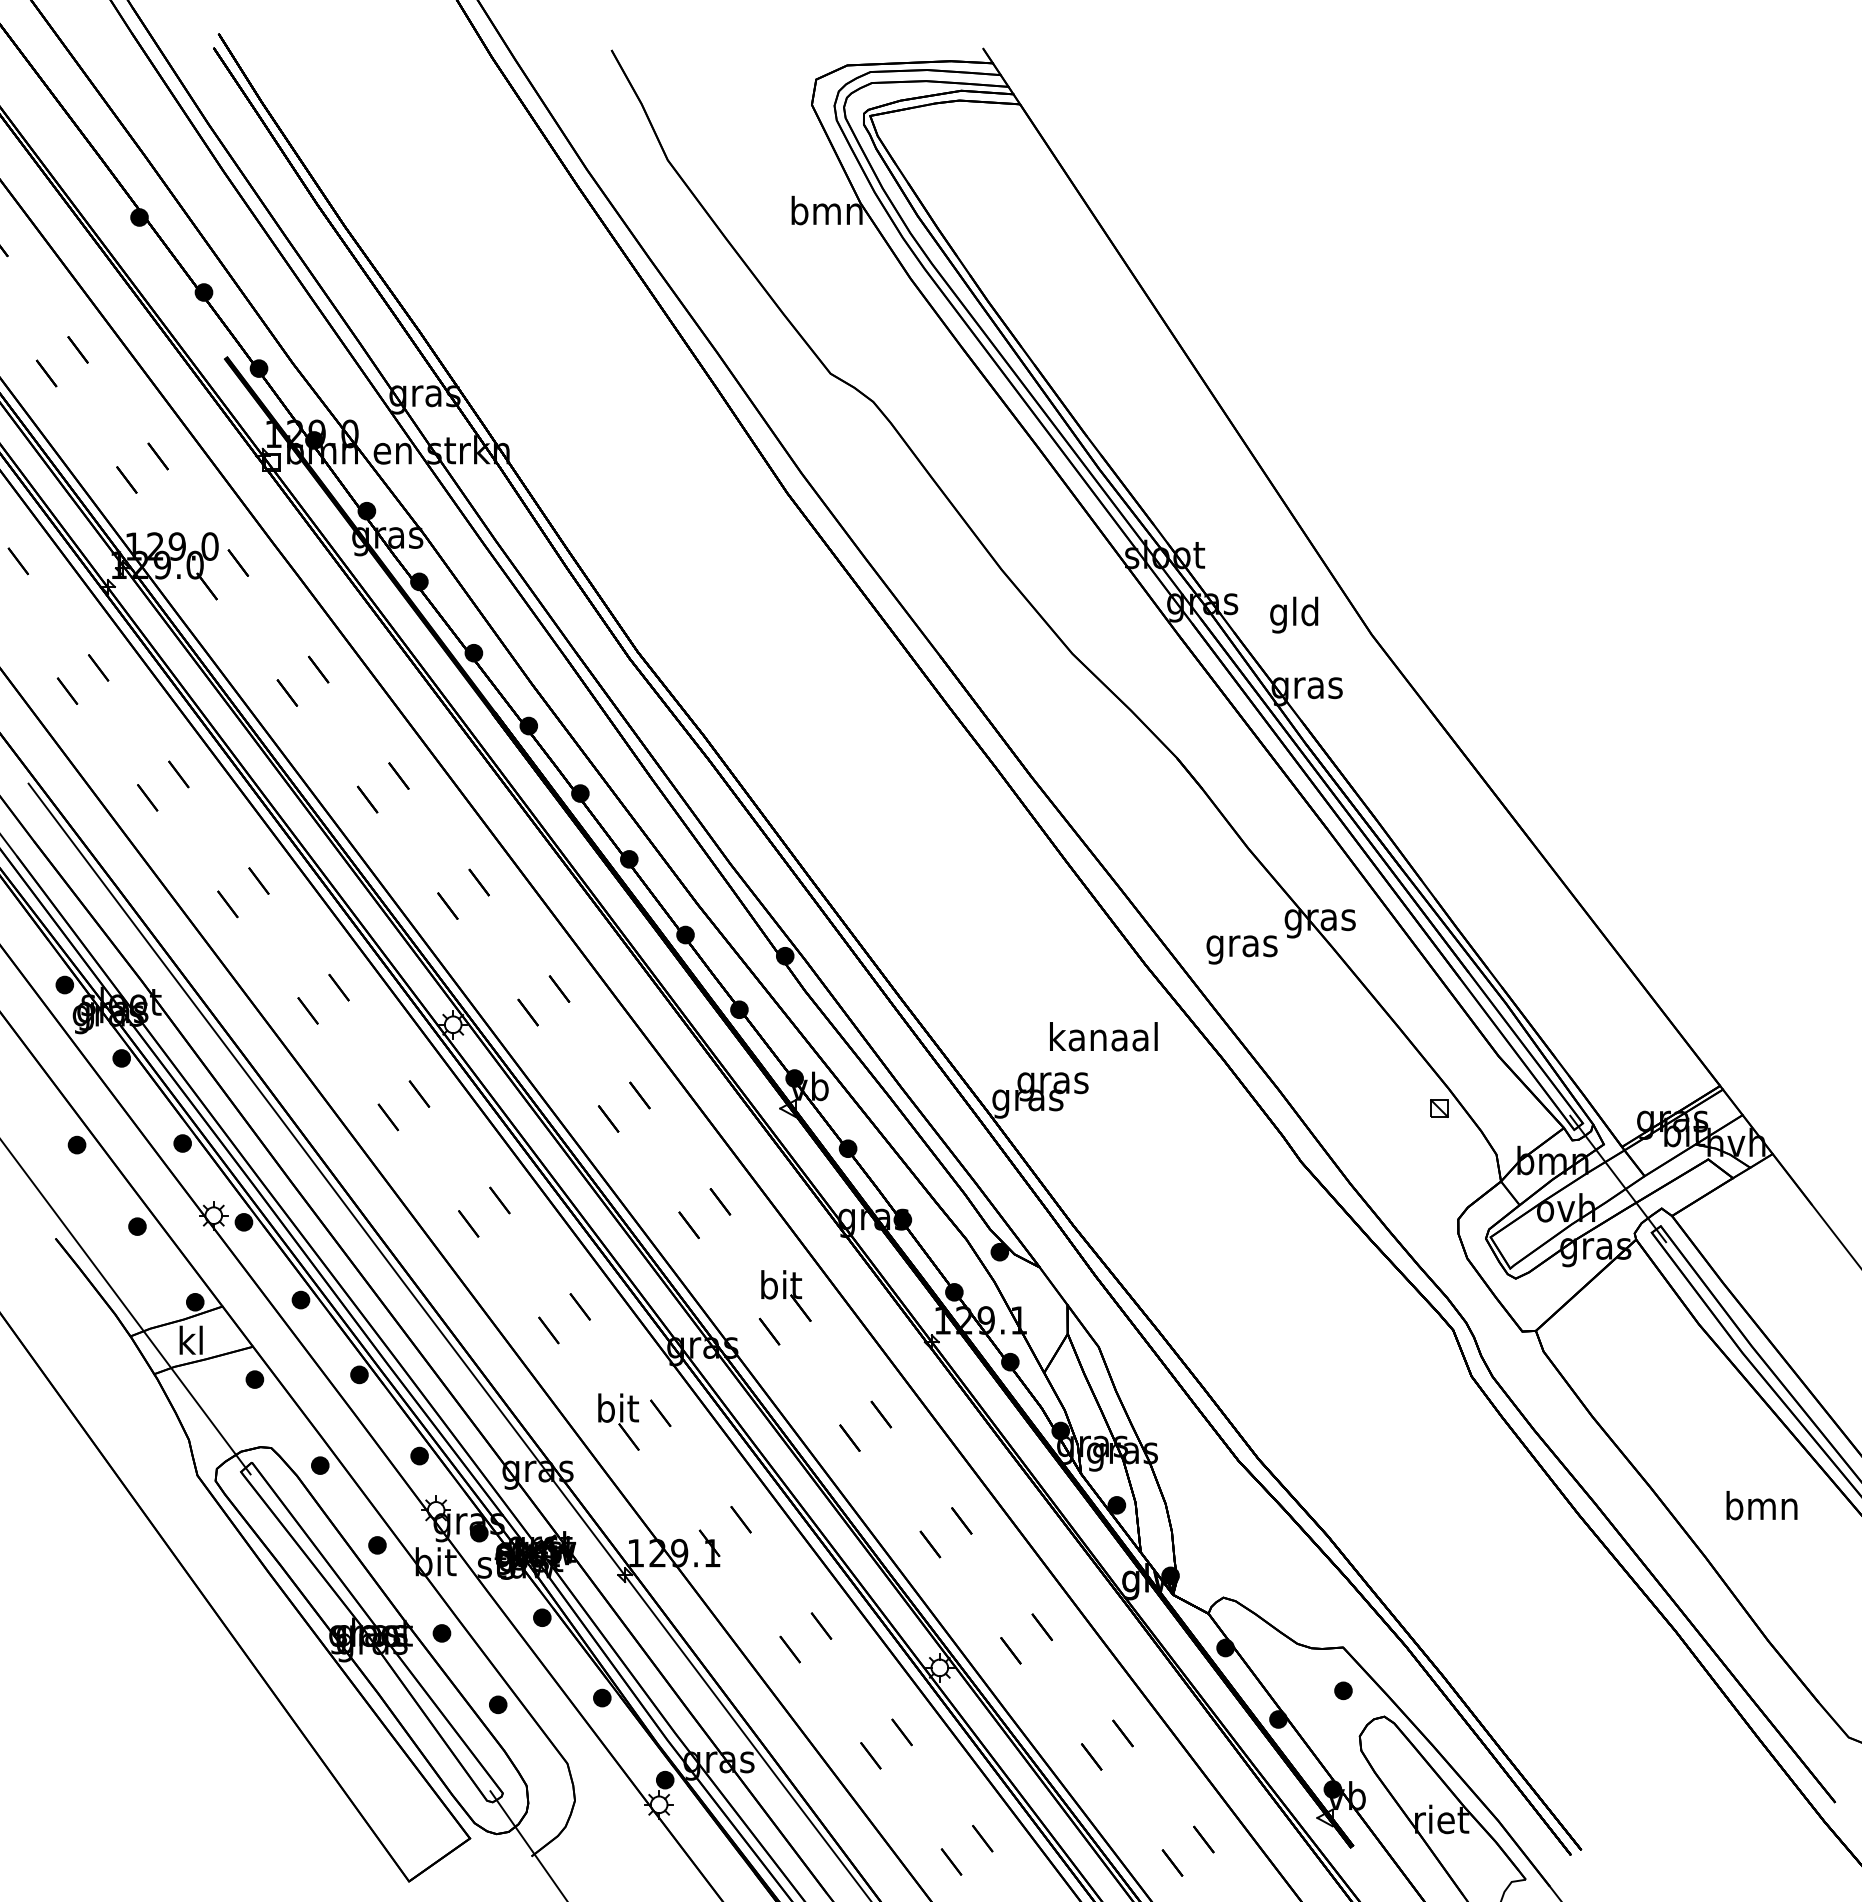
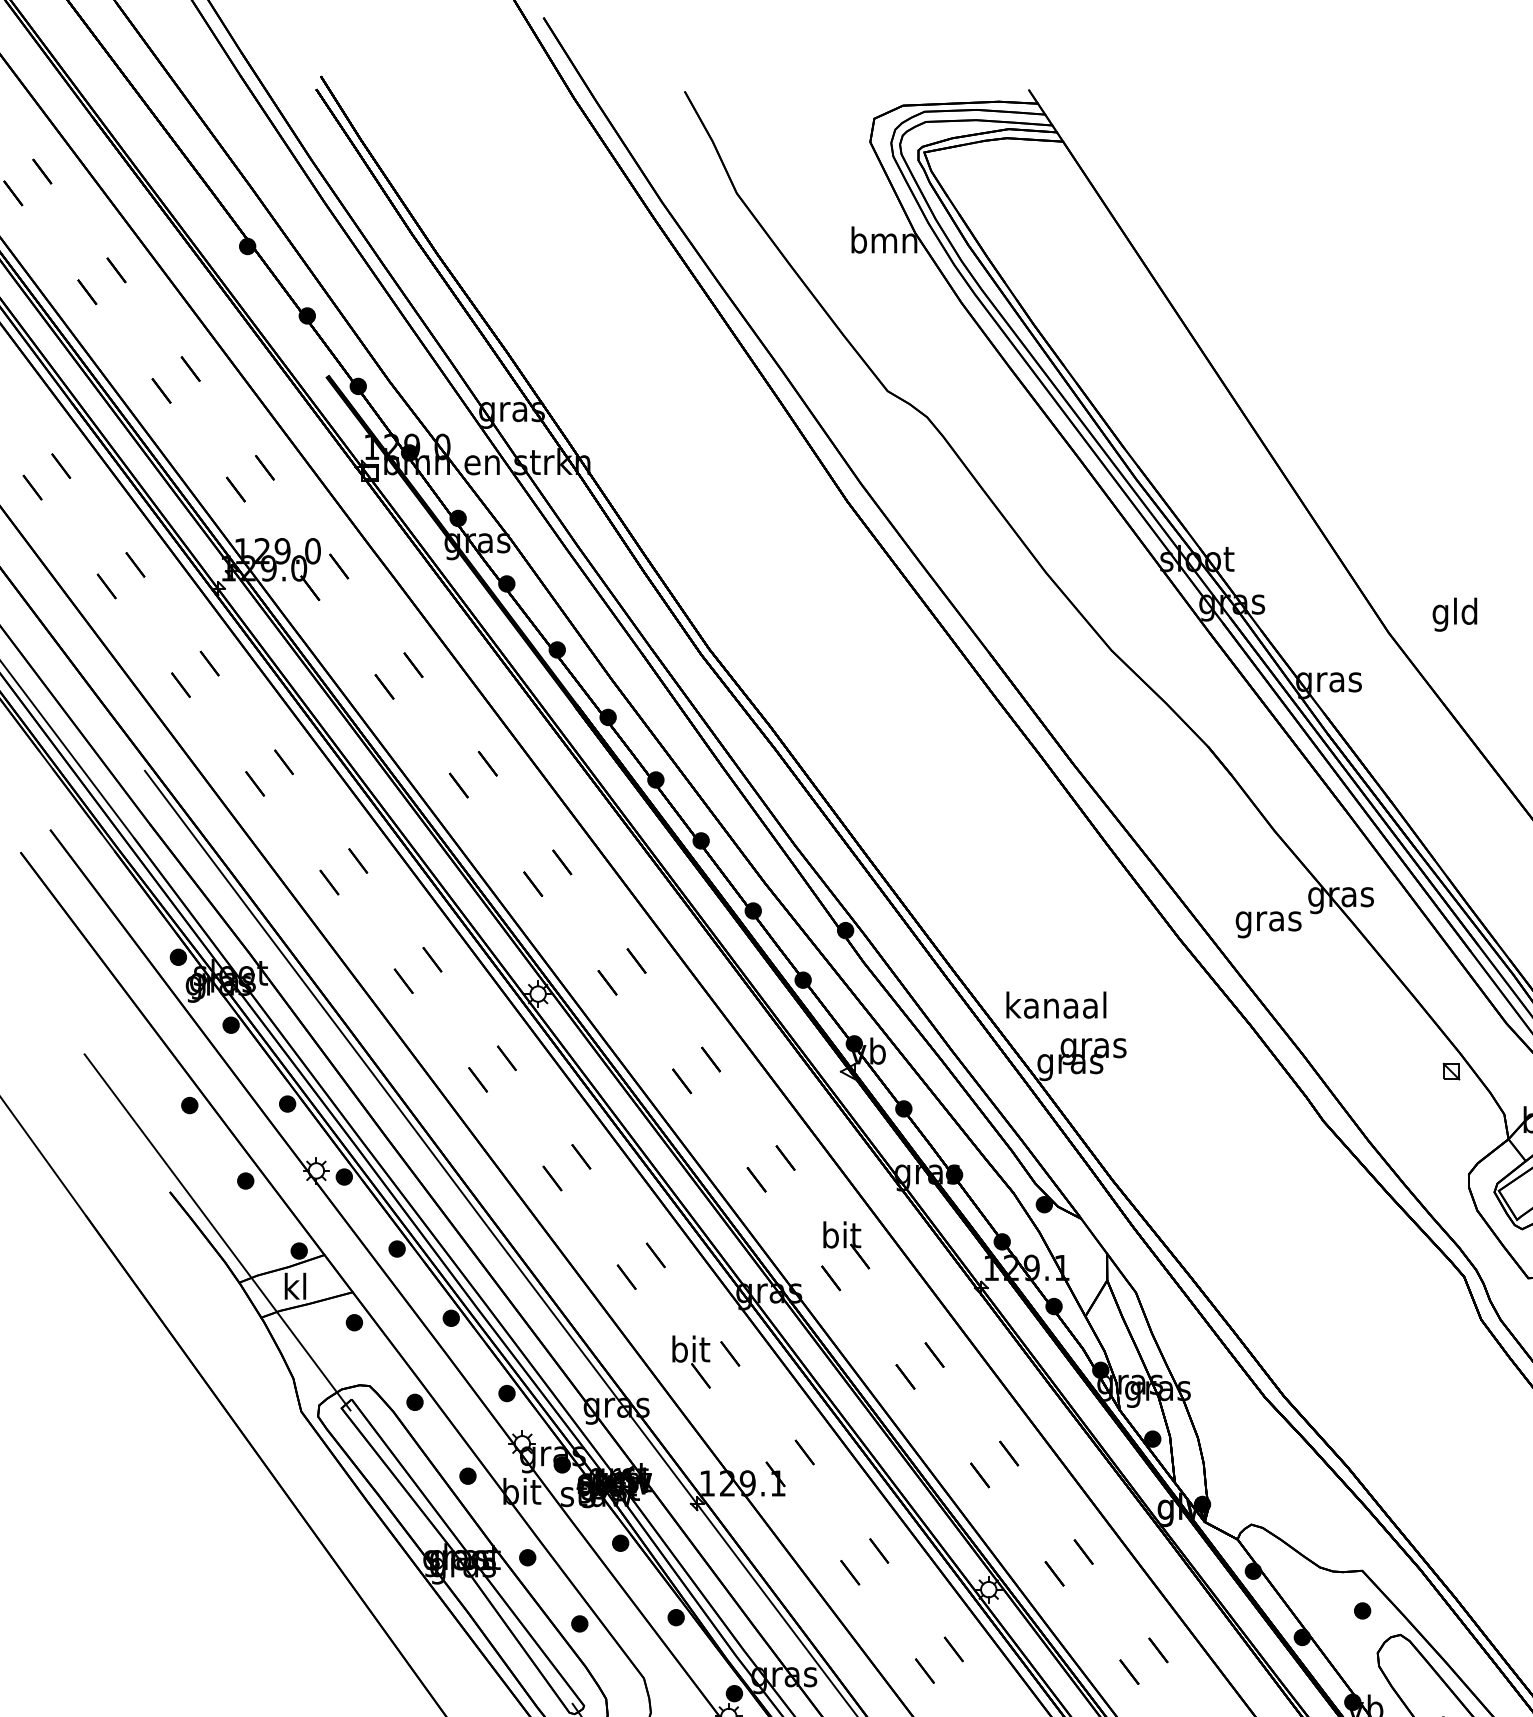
text: (1294, 614) -> (1455, 614), moved
text: (1103, 1036) -> (1056, 1004), moved

